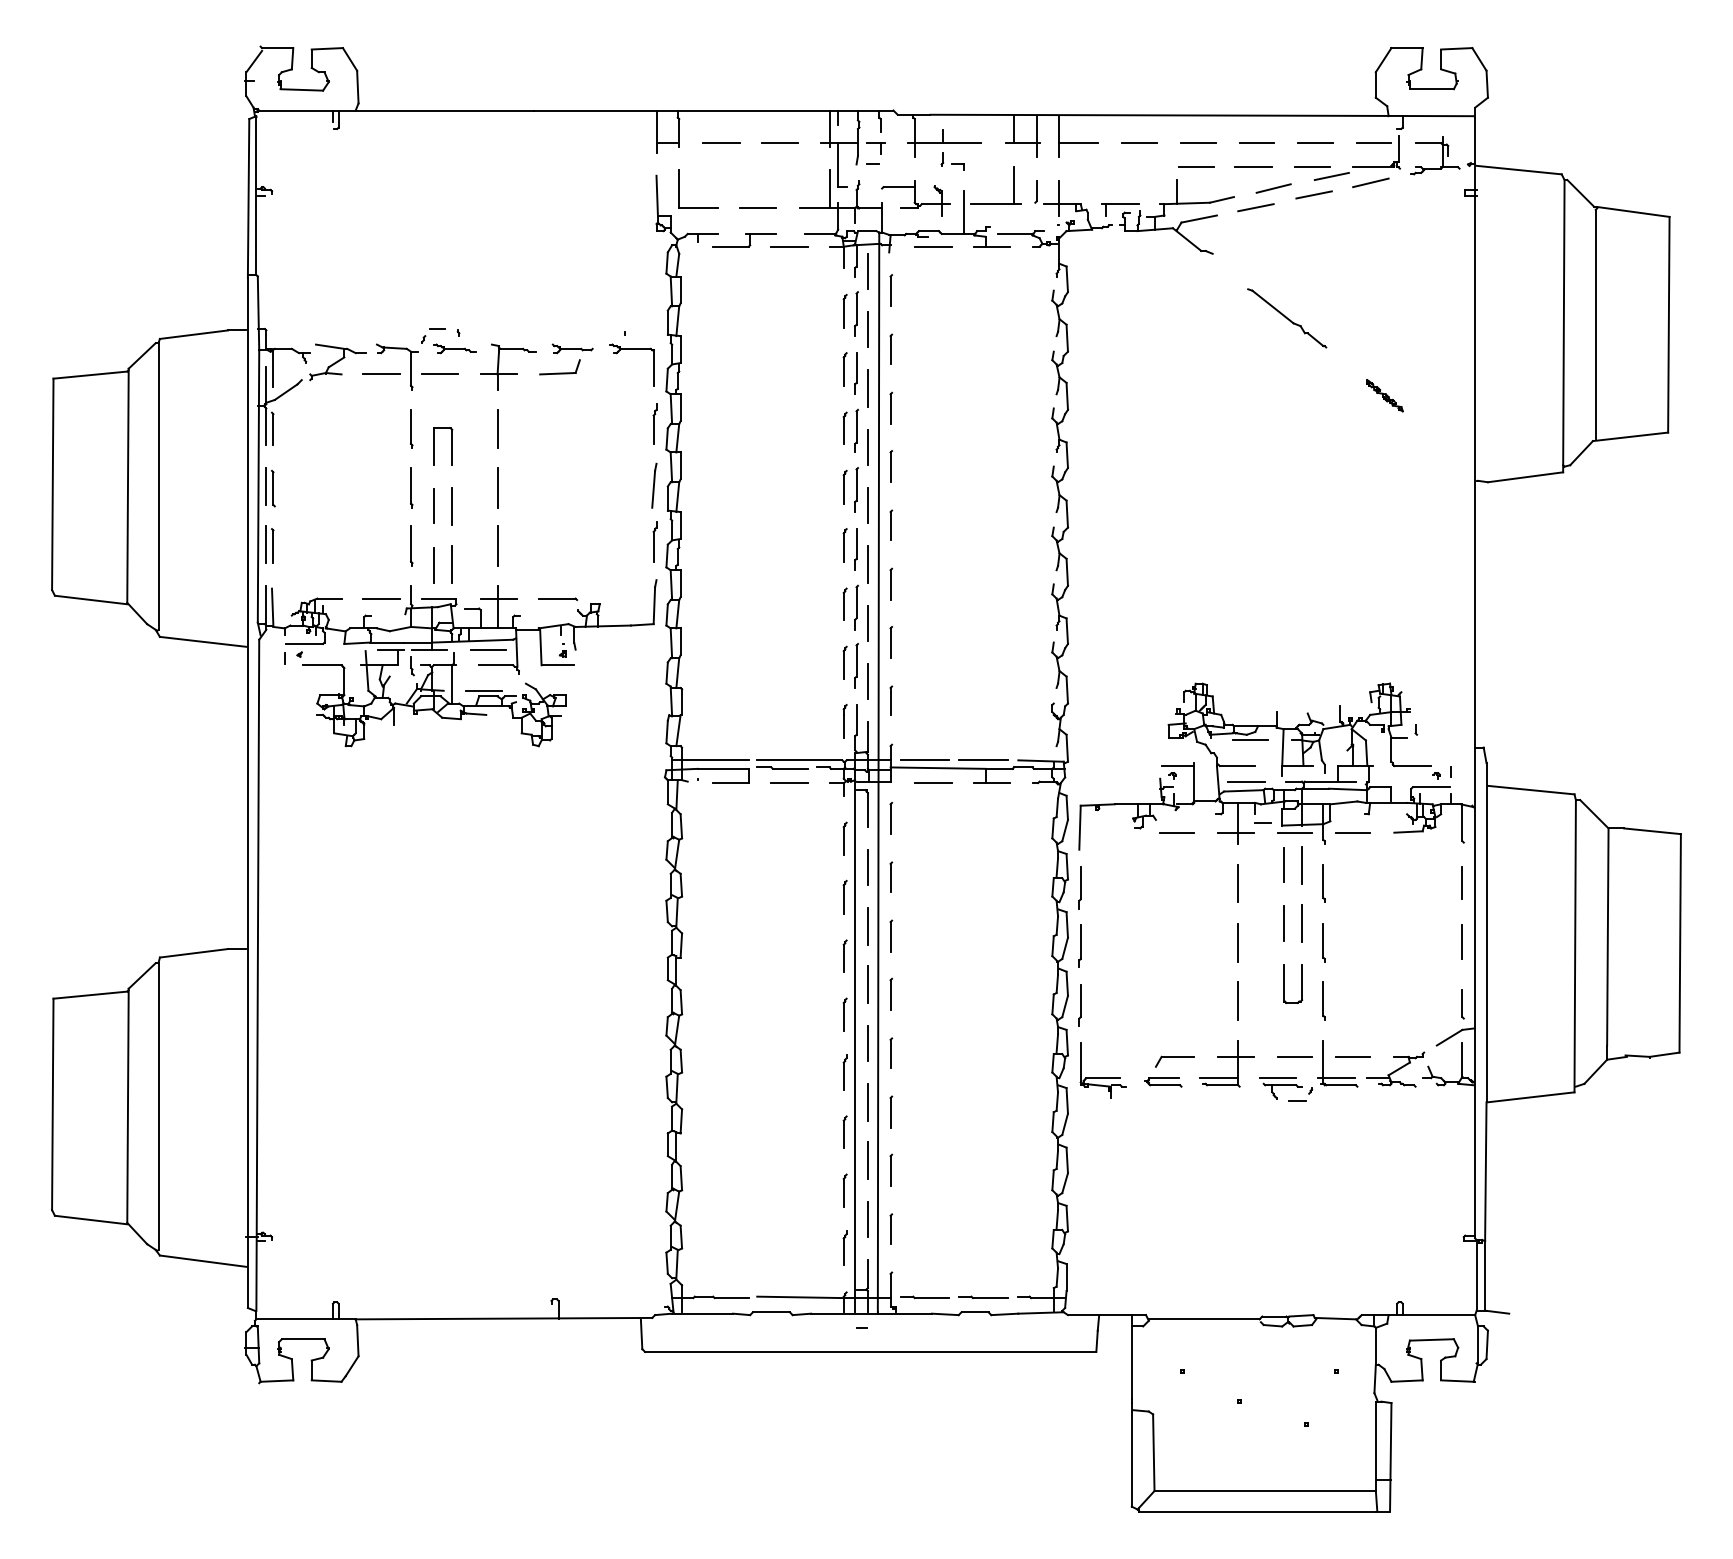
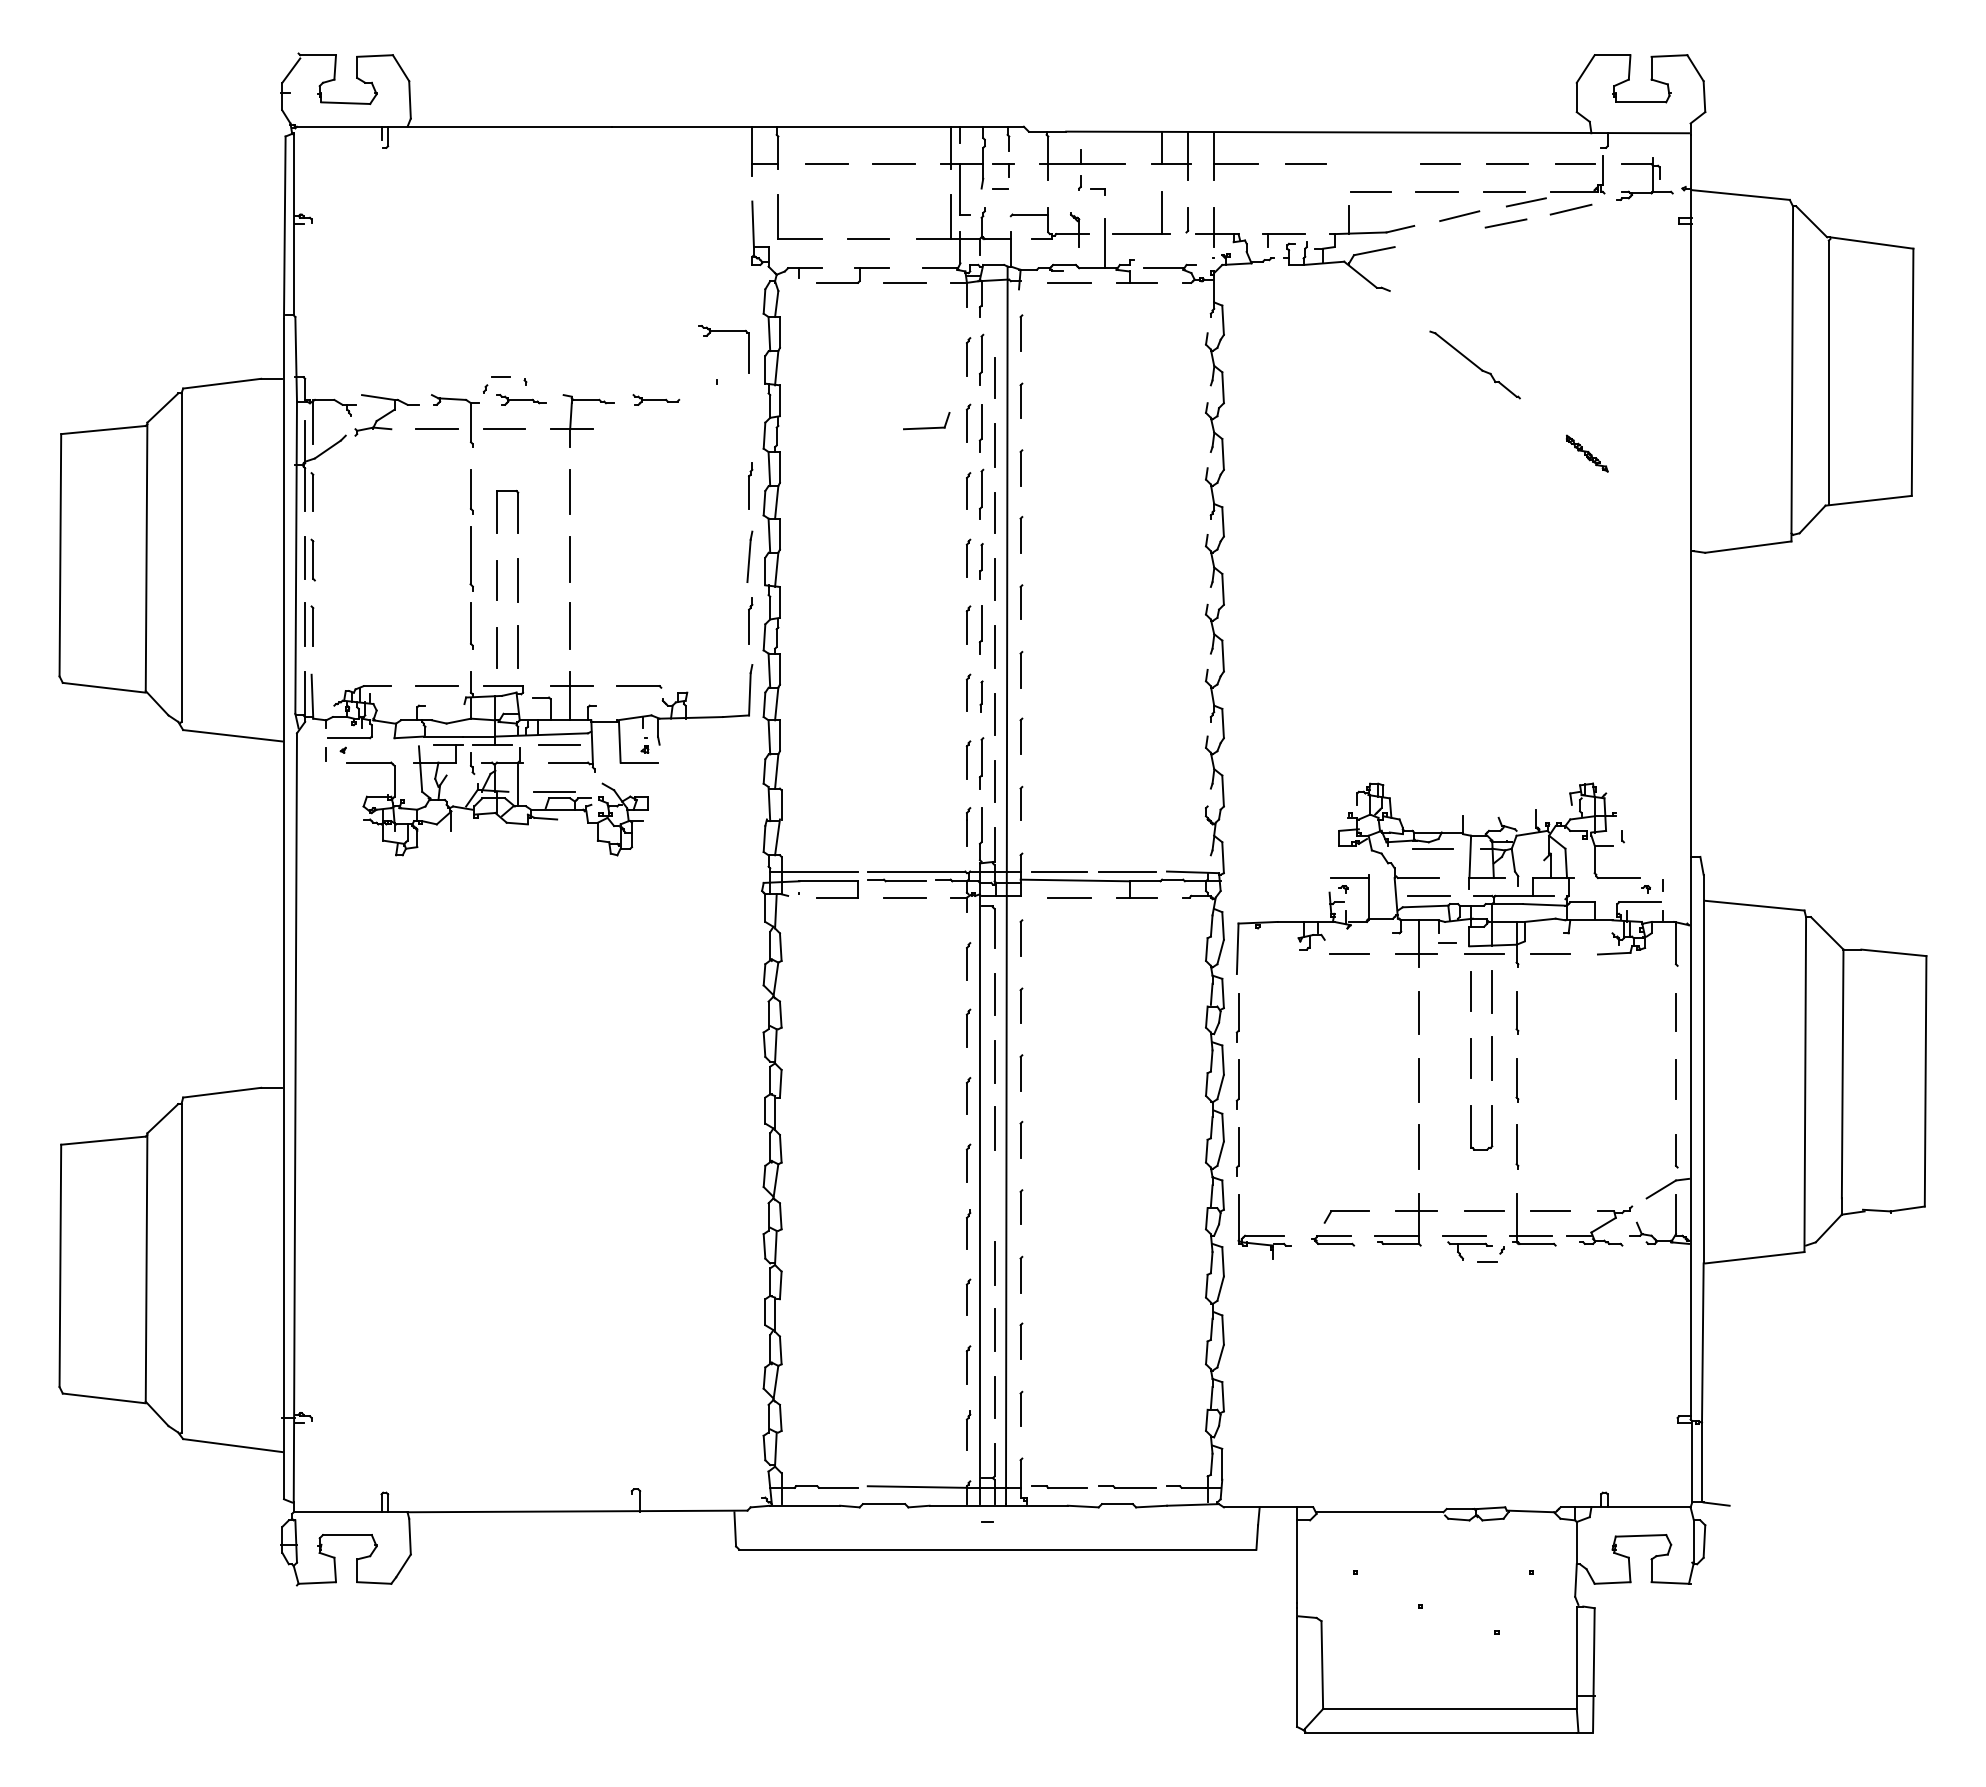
line: (1198, 143) -> (1373, 164), removed
line: (1256, 208) -> (1439, 238), removed
line: (867, 271) -> (994, 311), removed
part: (631, 349) -> (723, 331), moved
part: (559, 367) -> (926, 421), moved
part: (411, 488) -> (471, 559), size x1.4
part: (856, 489) -> (981, 561), size x0.7
part: (856, 607) -> (981, 696), size x0.6
line: (867, 1042) -> (994, 1195), removed

